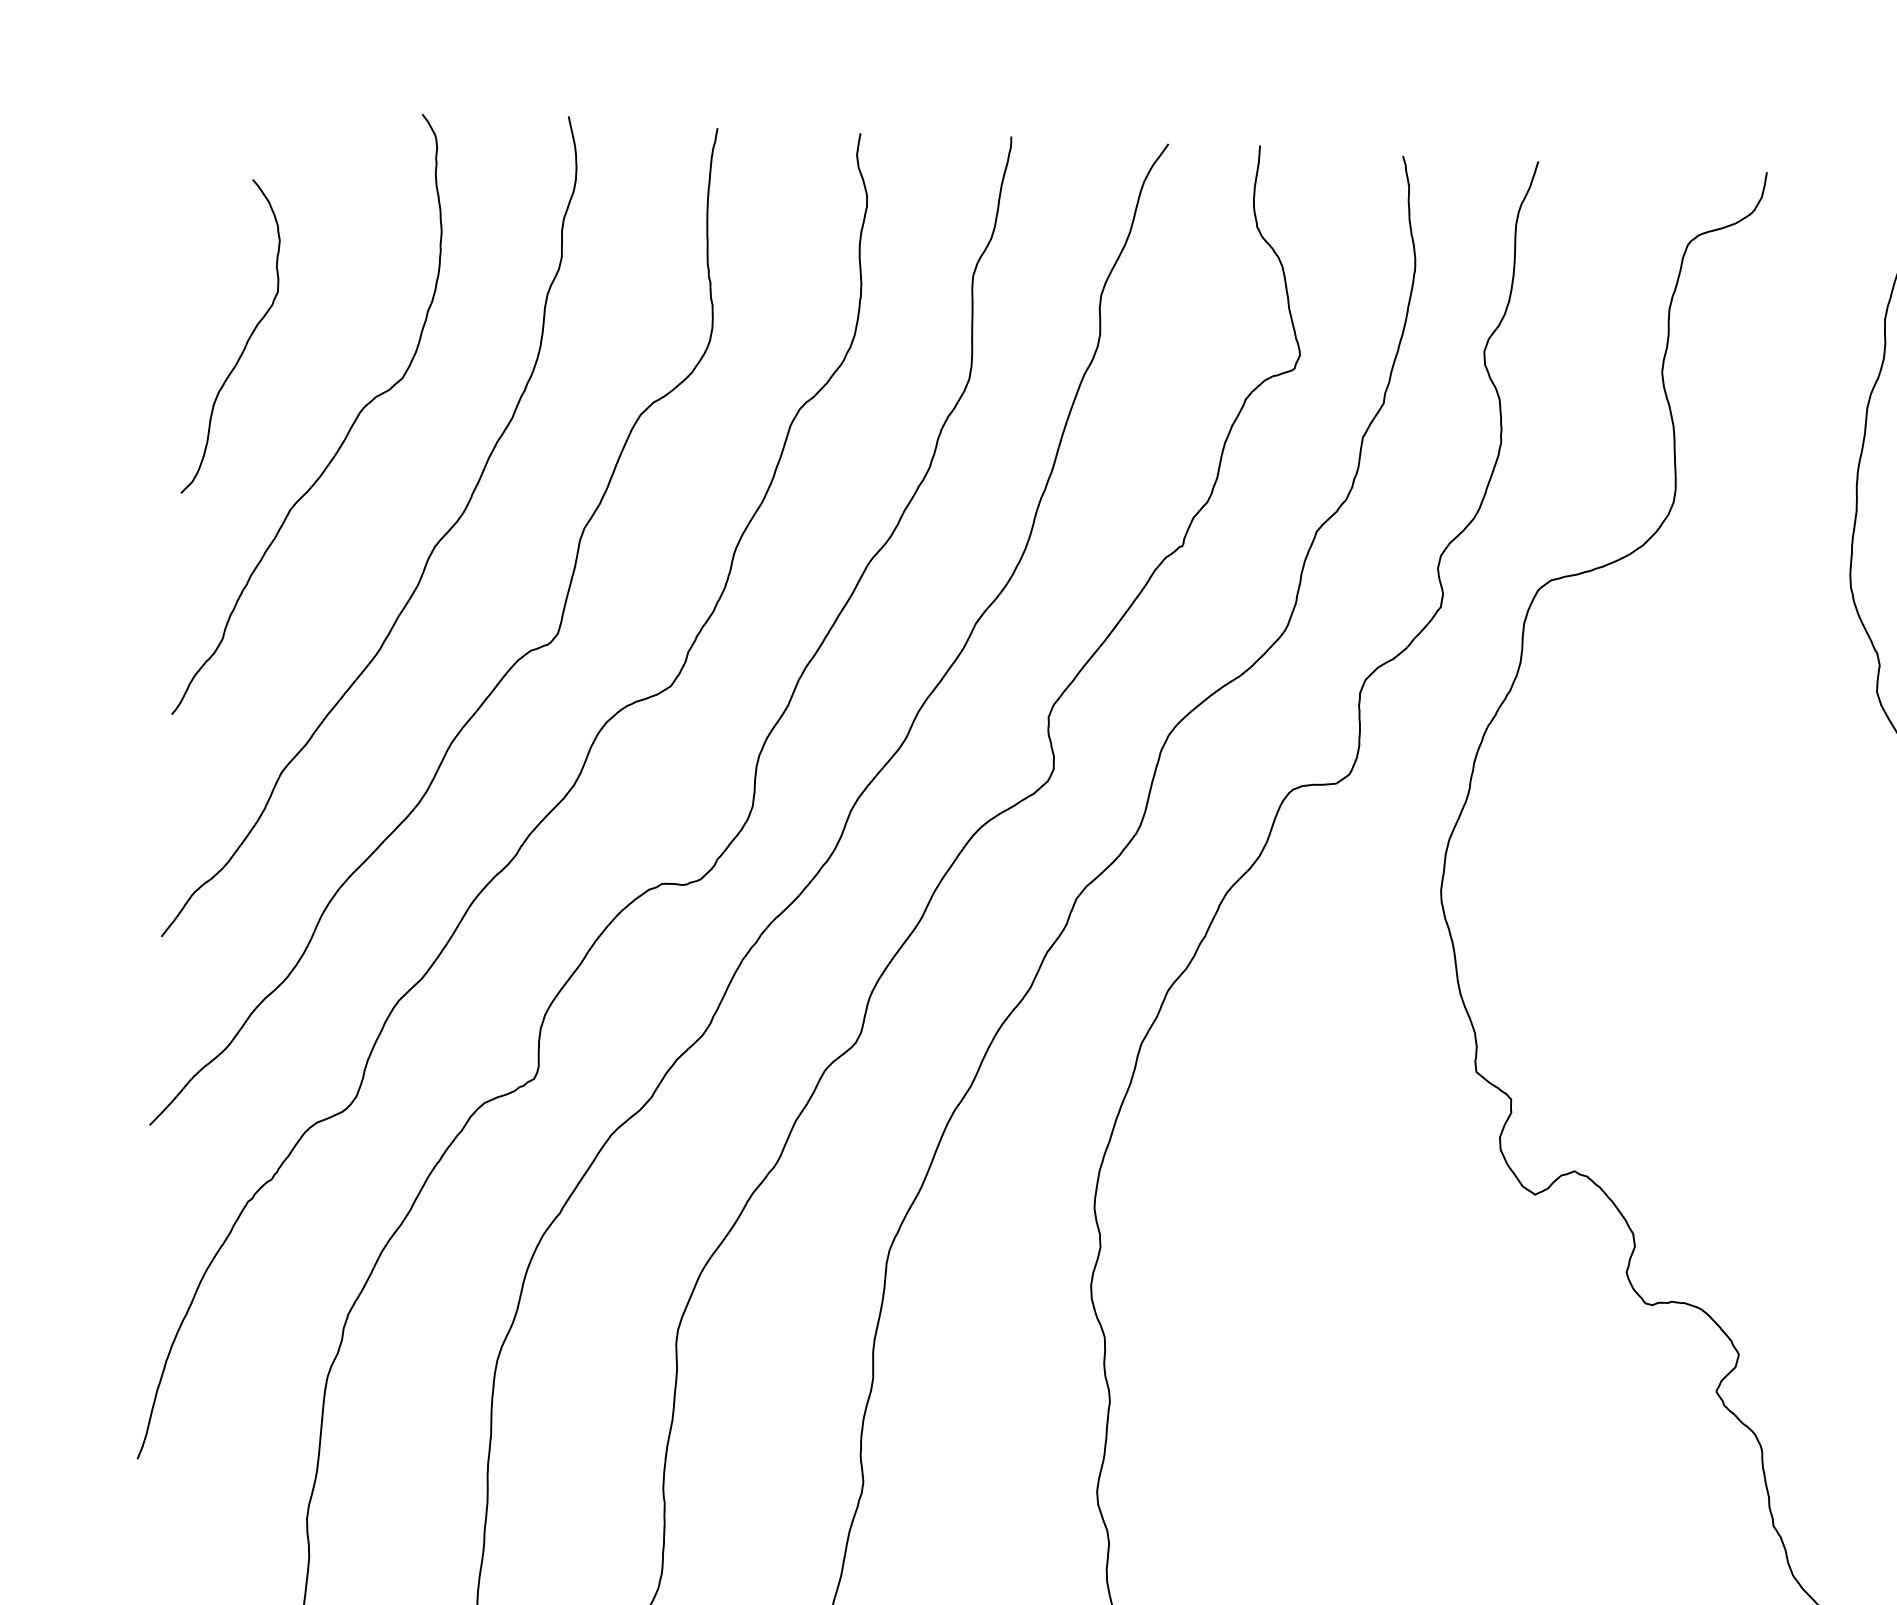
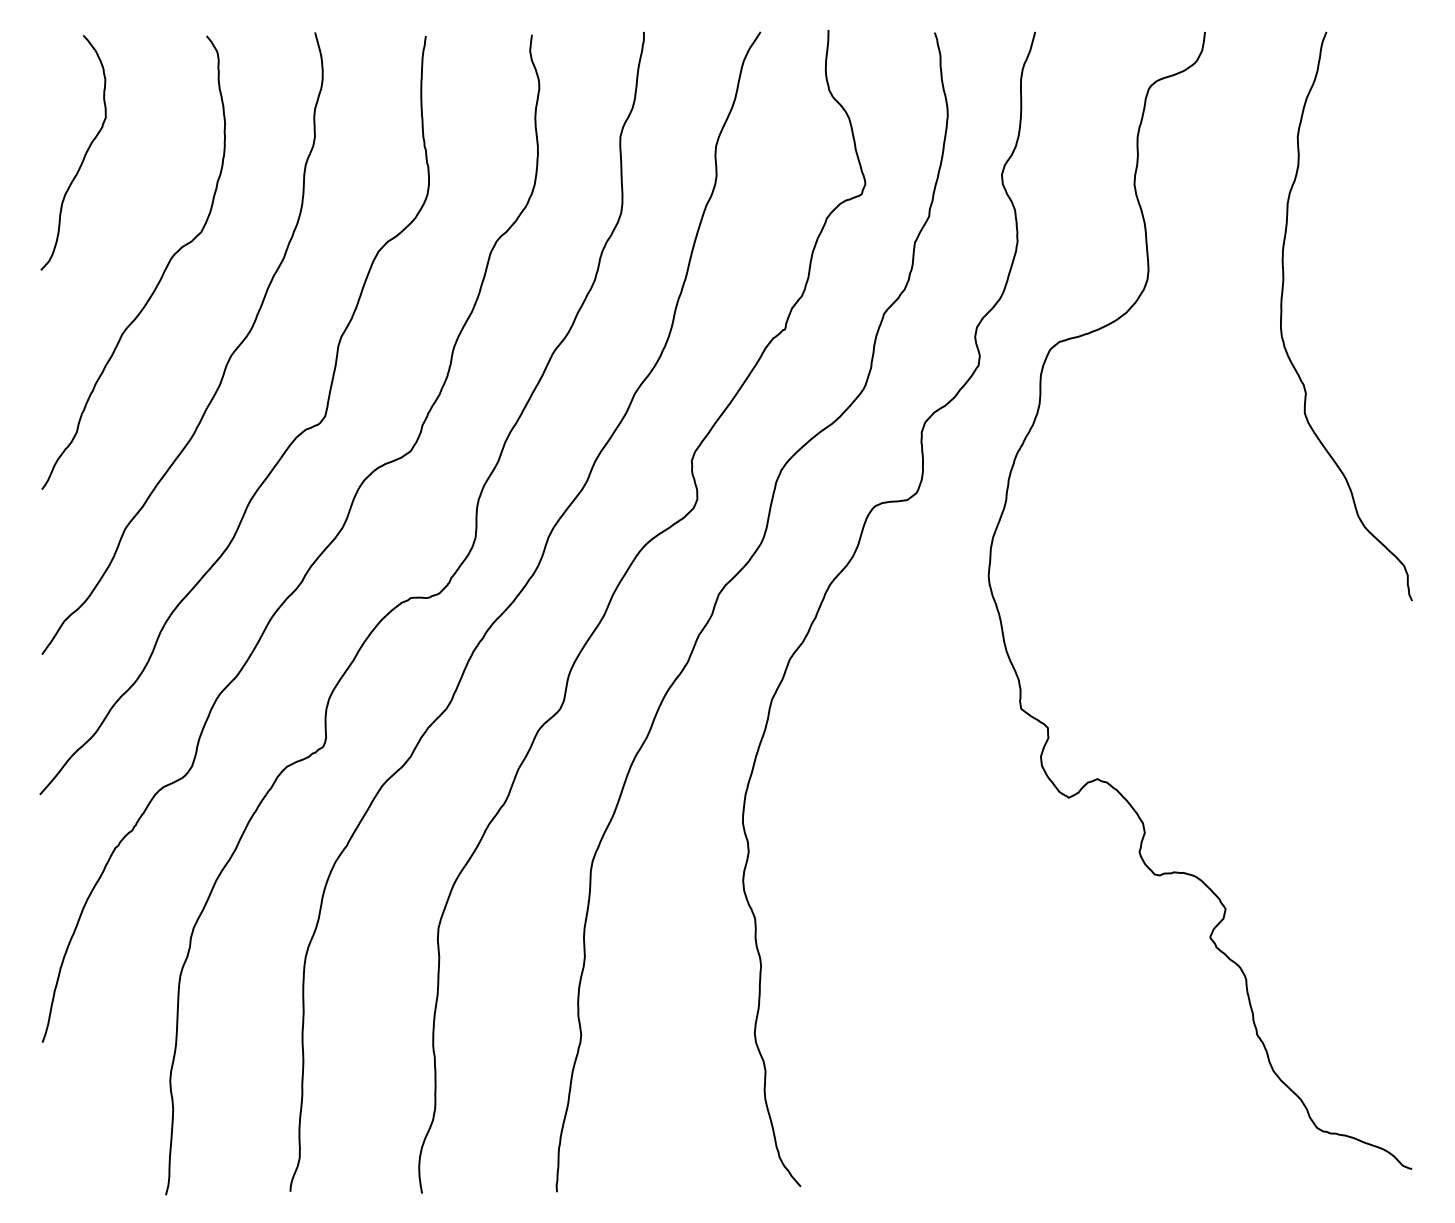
curve: (245, 342) -> (83, 156), moved

